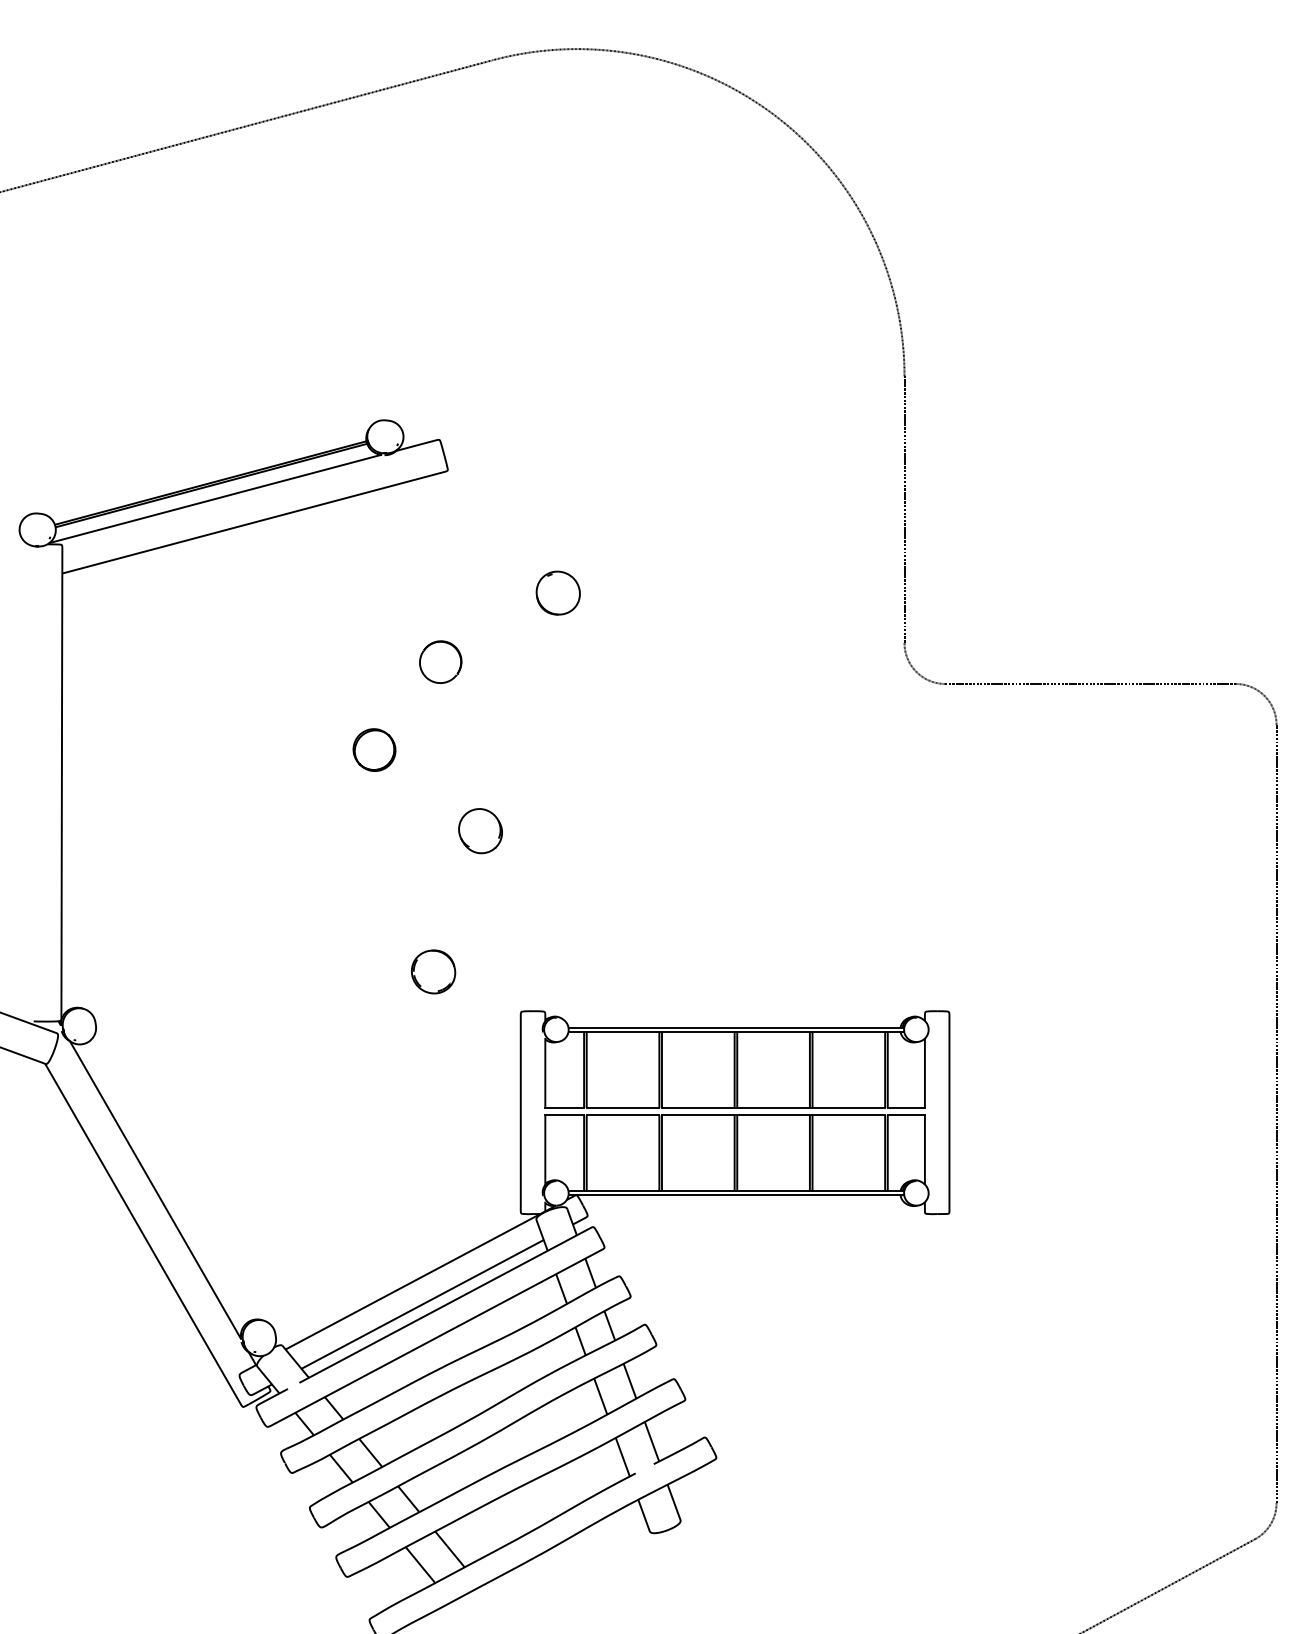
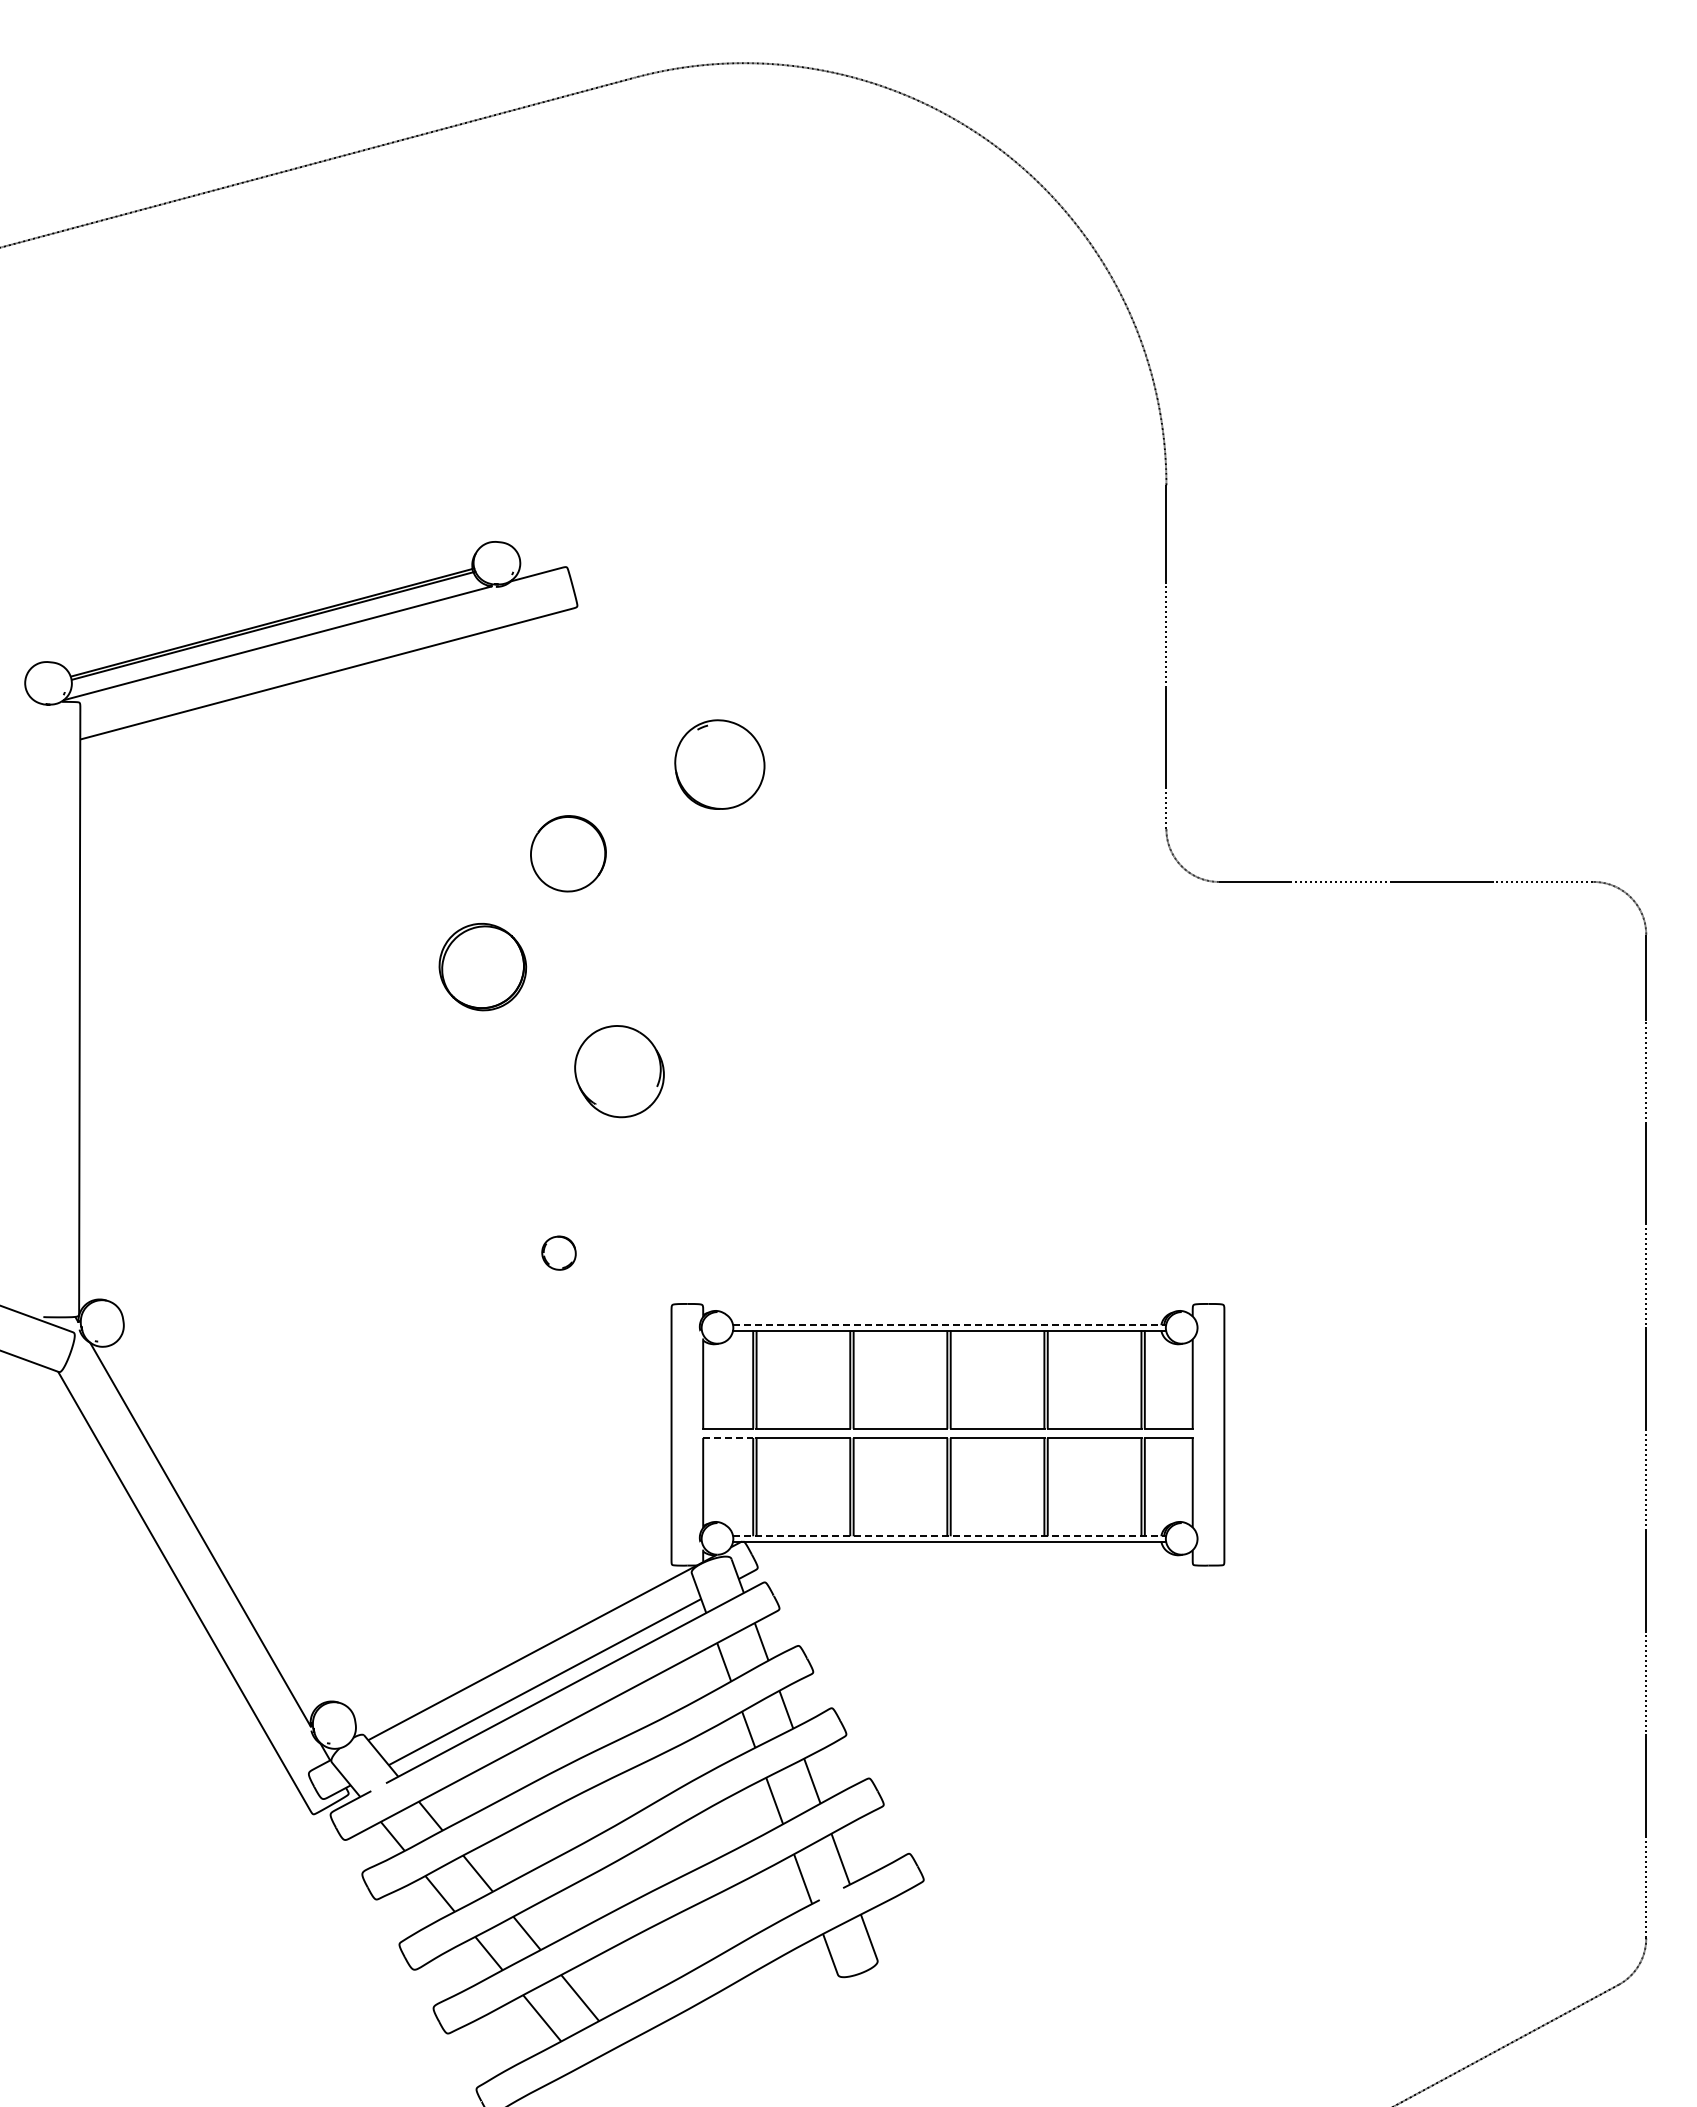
part: (557, 592) -> (719, 764), size x1.6
part: (440, 661) -> (567, 853), size x1.4
part: (374, 750) -> (482, 967), size x1.6
part: (480, 830) -> (619, 1071), size x1.6
part: (433, 971) -> (558, 1252), size x0.6
line: (737, 1027) -> (950, 1325), solid -> dashed
line: (564, 1114) -> (728, 1437), solid -> dashed
line: (737, 1191) -> (950, 1536), solid -> dashed

